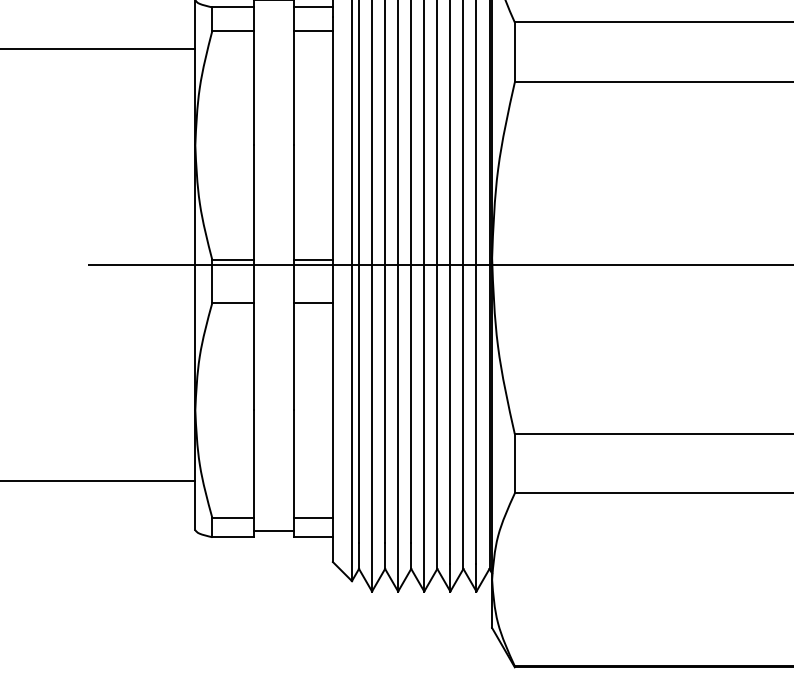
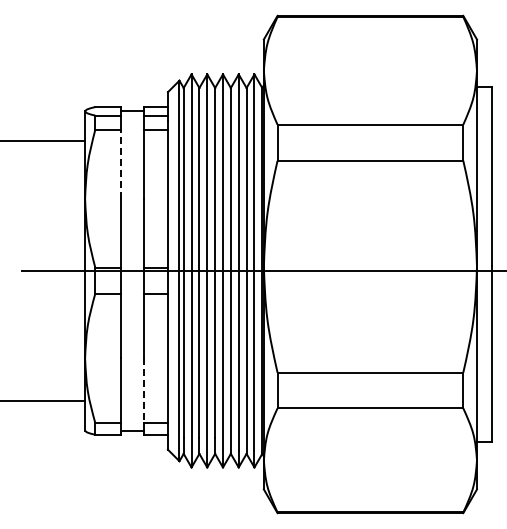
line: (254, 88) -> (120, 164), solid -> dashed
line: (293, 465) -> (144, 391), solid -> dashed

